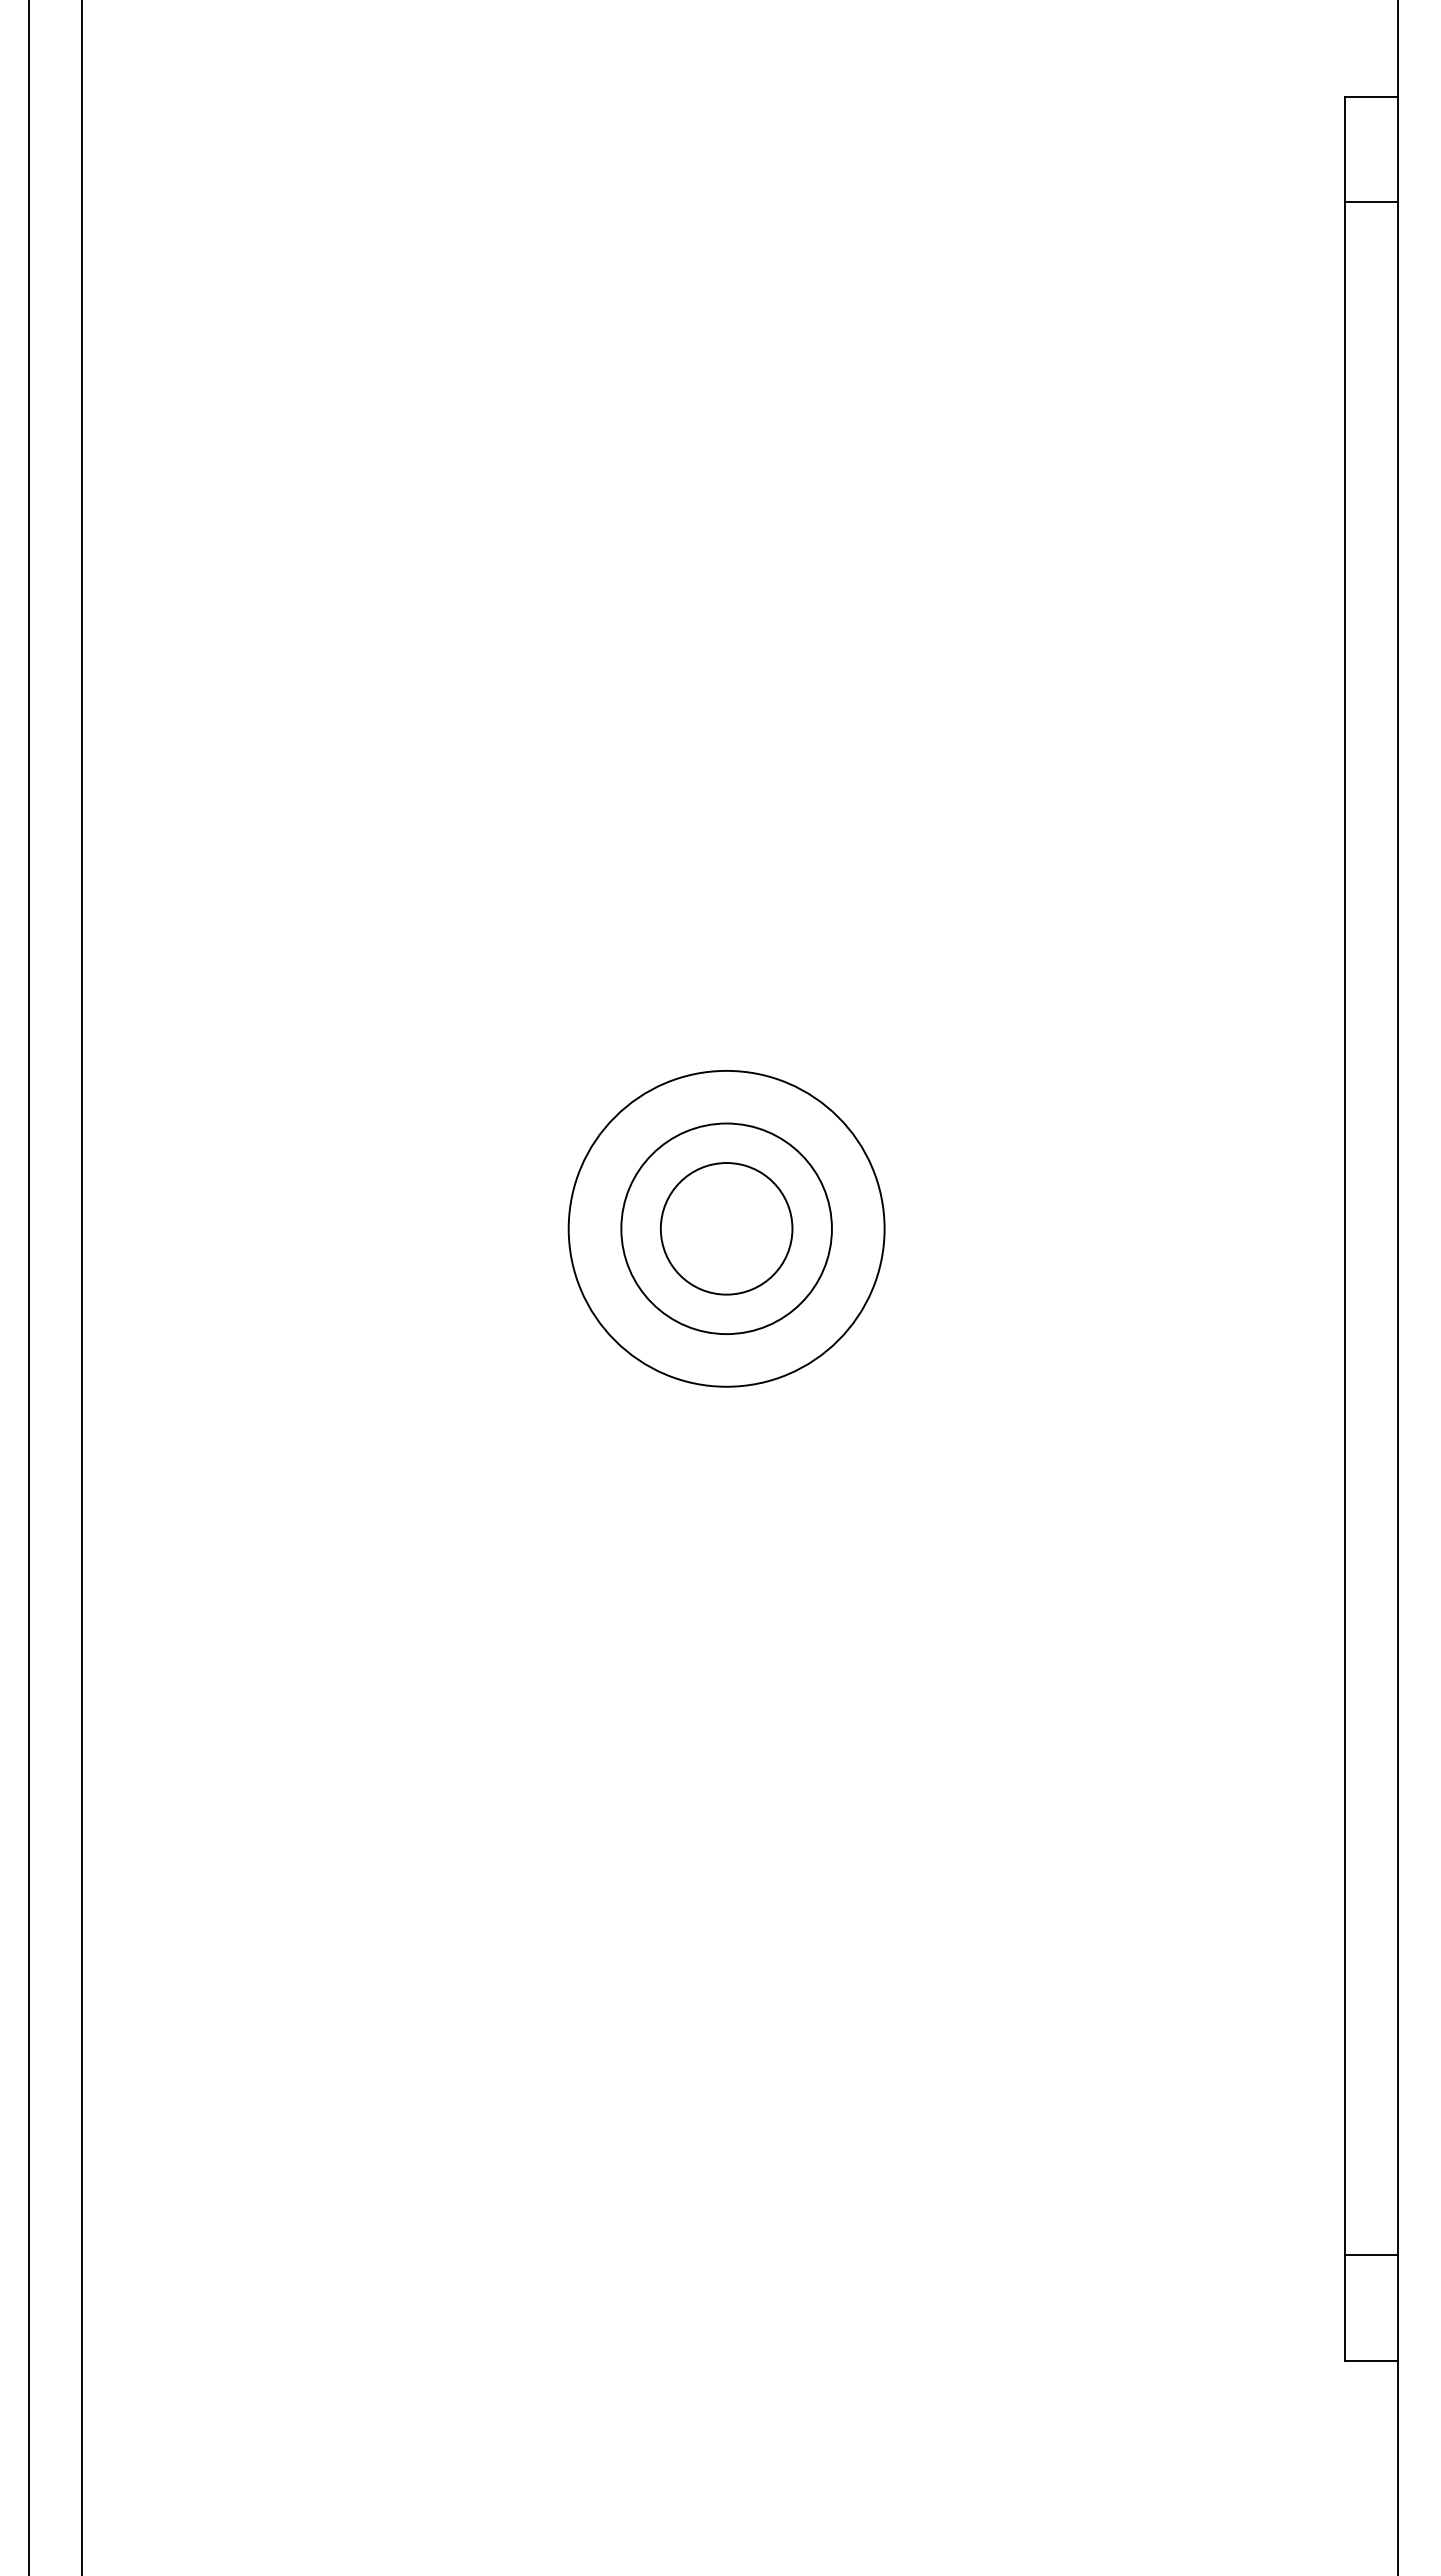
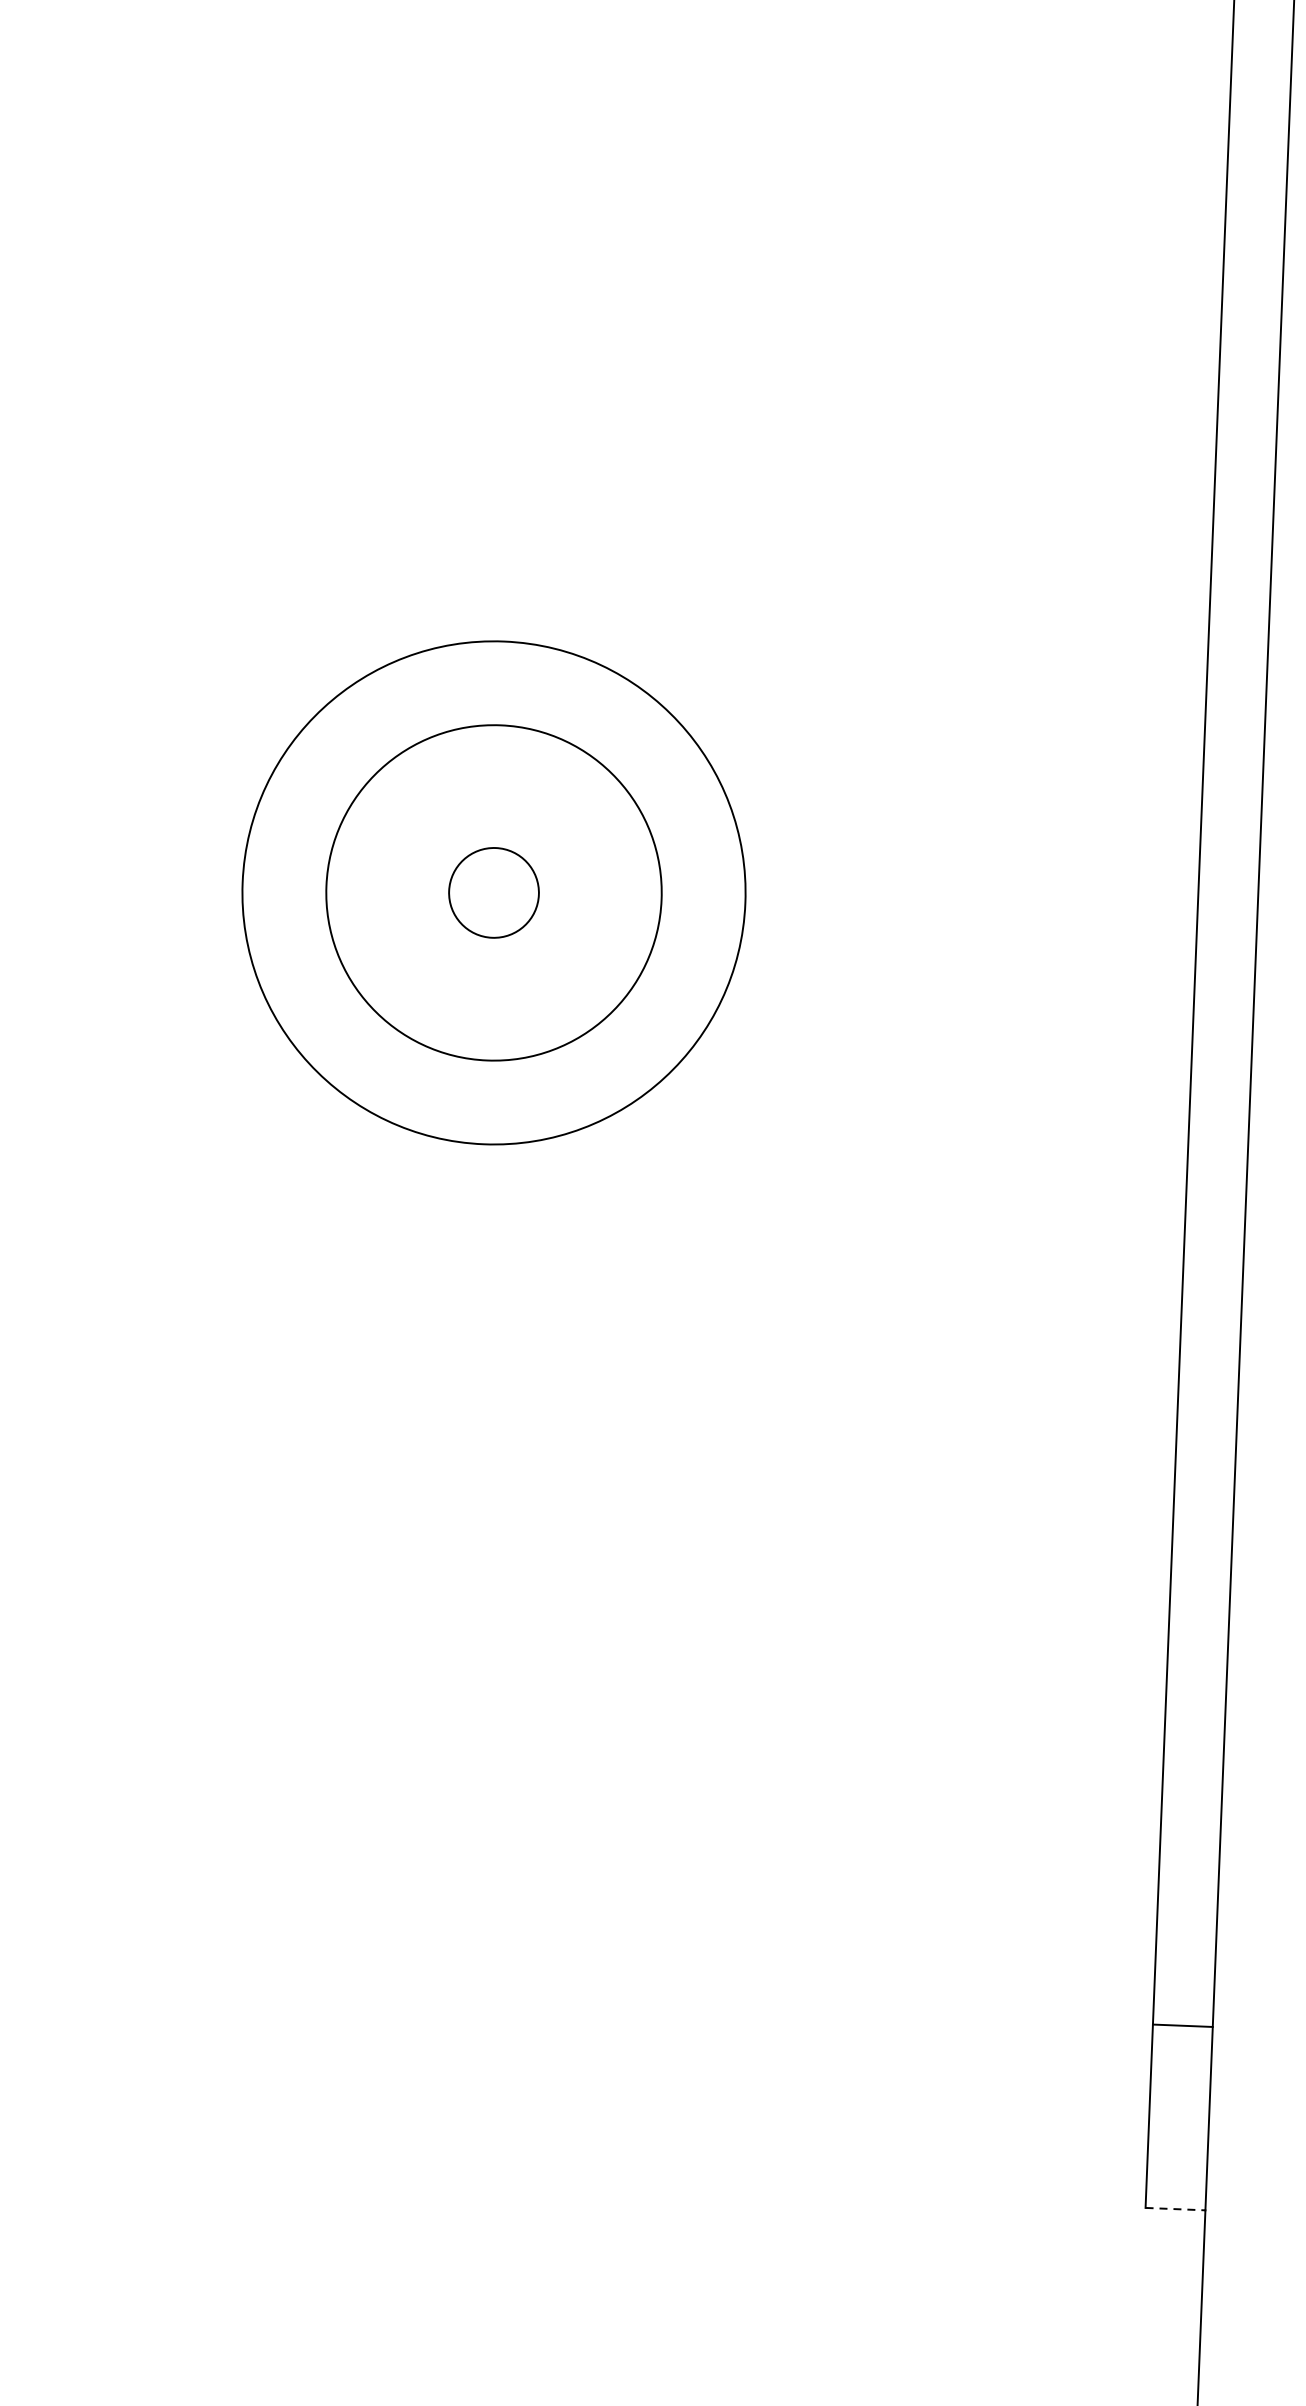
circle: (726, 1228) -> (493, 892), size x0.6
circle: (726, 1228) -> (493, 892), size x1.4
circle: (726, 1228) -> (493, 892), size x1.4
line: (1371, 2255) -> (1182, 2025), moved
line: (1372, 2360) -> (1176, 2208), solid -> dashed

